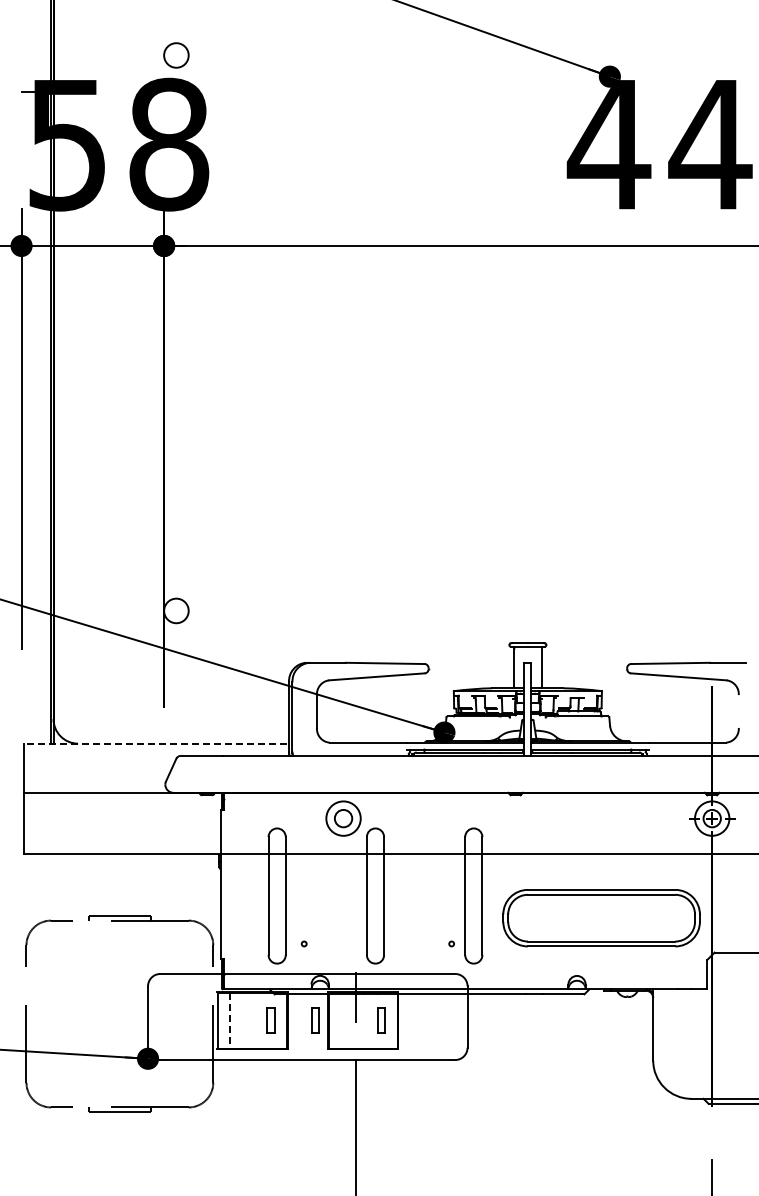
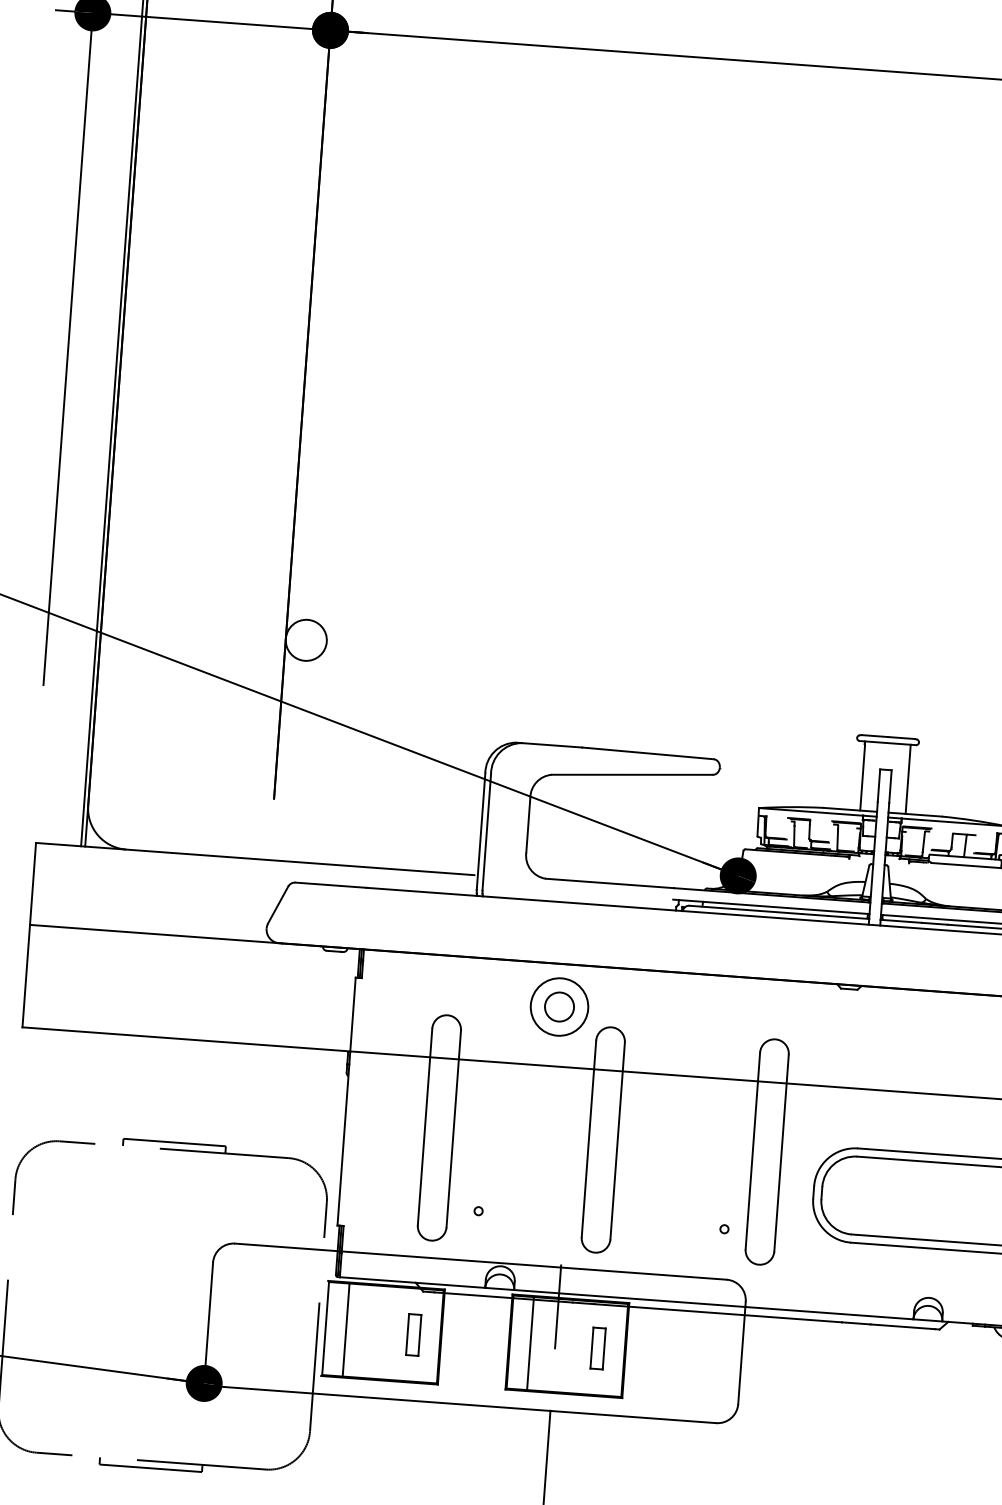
line: (155, 743) -> (255, 858), dashed -> solid
line: (230, 1020) -> (346, 1329), dashed -> solid
part: (315, 1020) -> (488, 1340), removed
line: (340, 1020) -> (529, 1343), added

